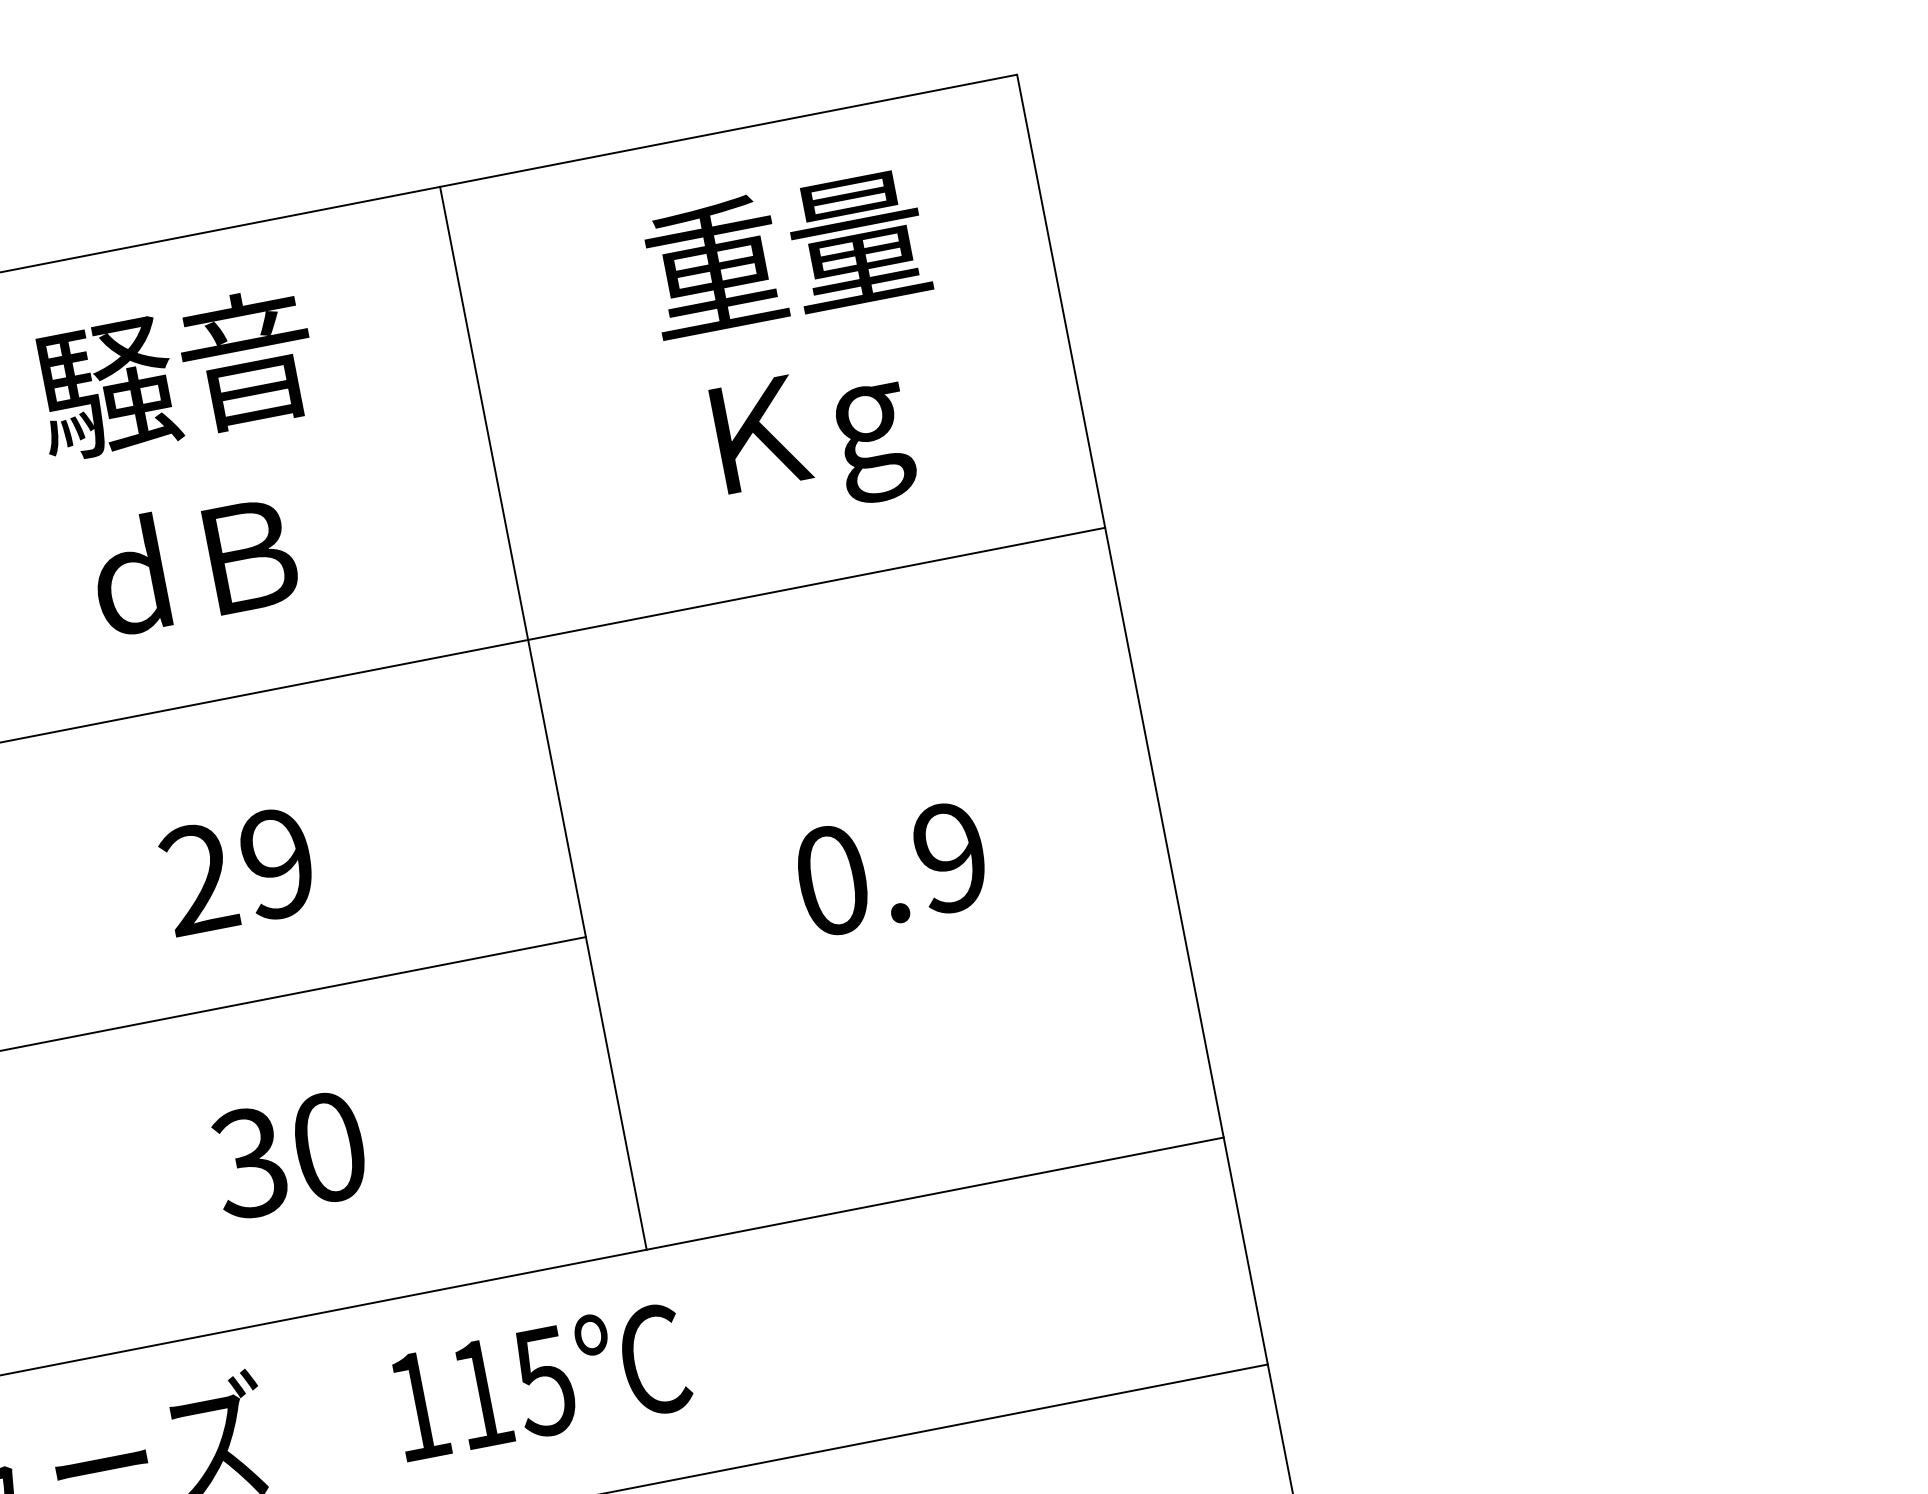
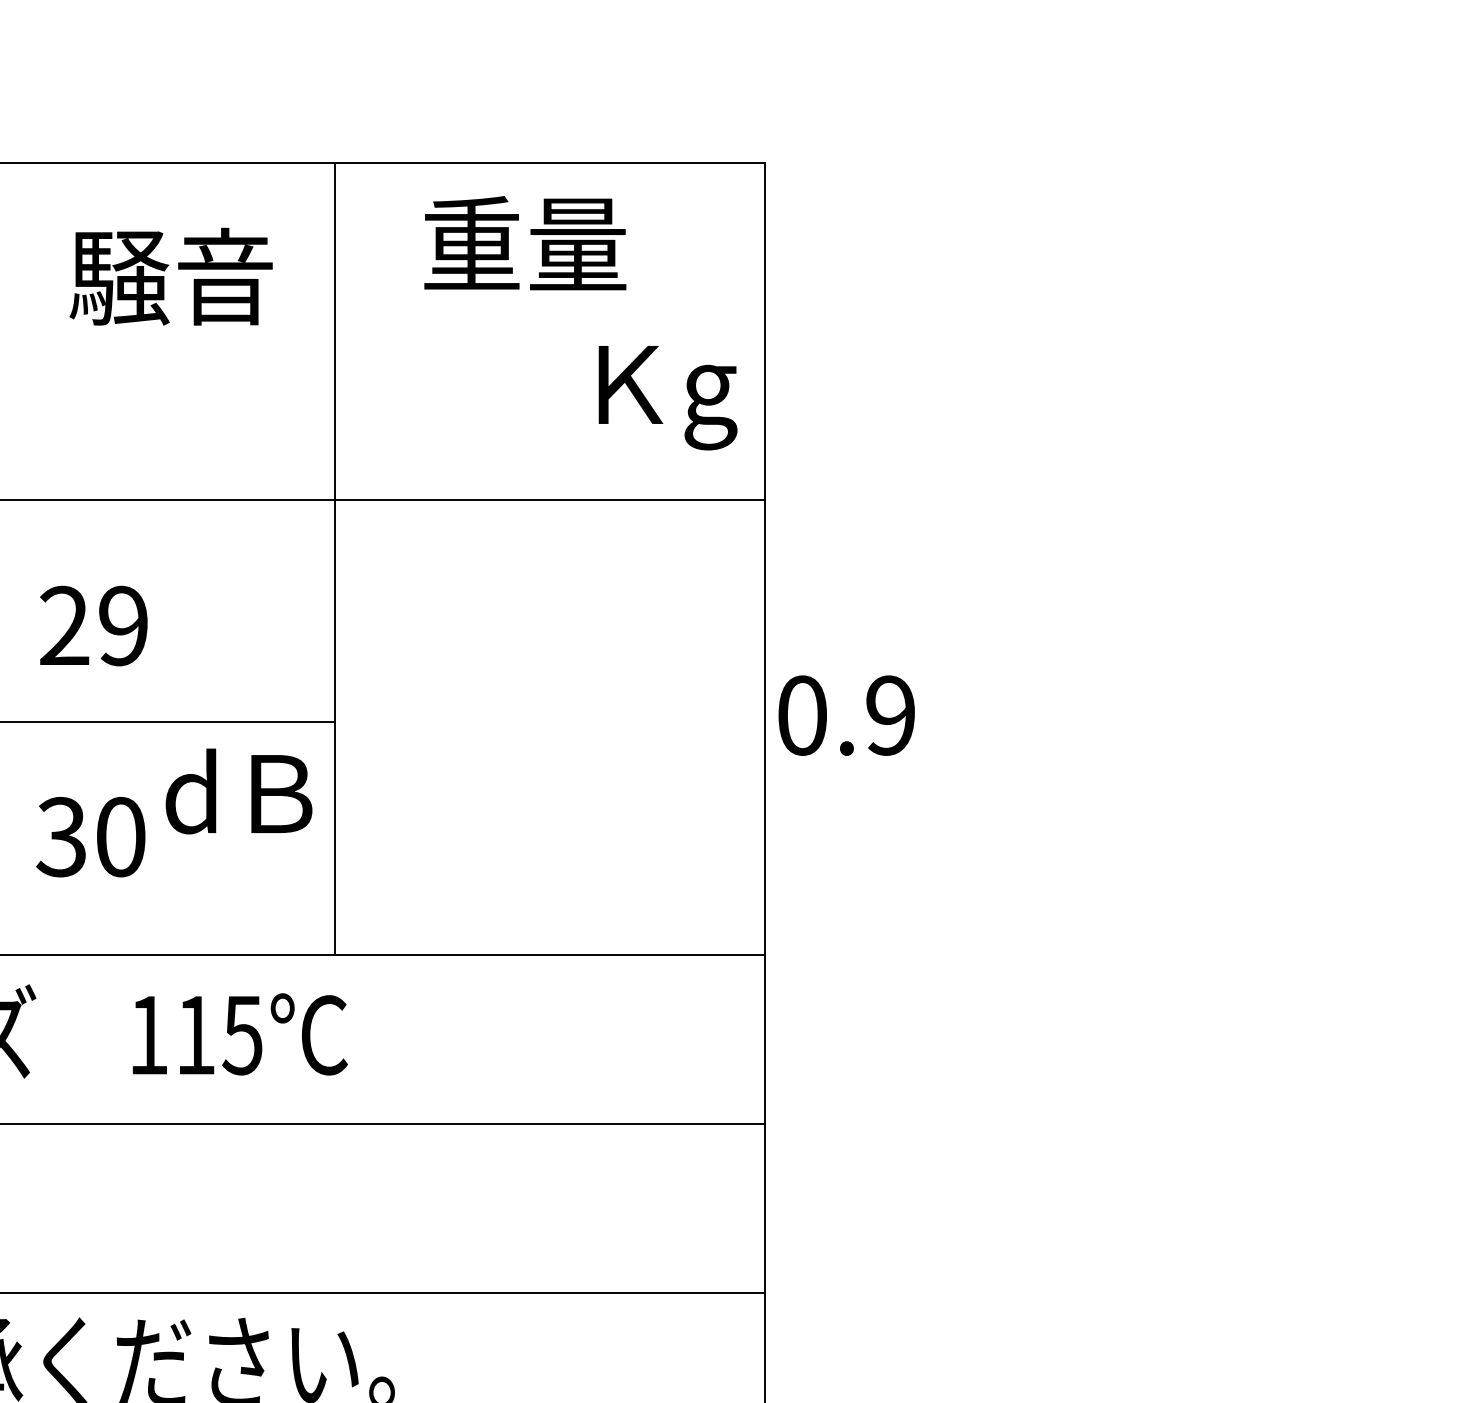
text: (786, 252) -> (525, 243), moved
text: (174, 373) -> (170, 276), moved
text: (814, 442) -> (667, 398), moved
text: (192, 563) -> (238, 791), moved
text: (891, 868) -> (846, 715), moved

